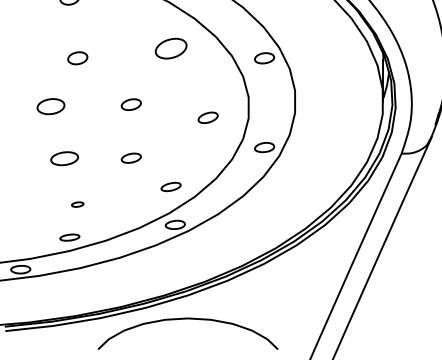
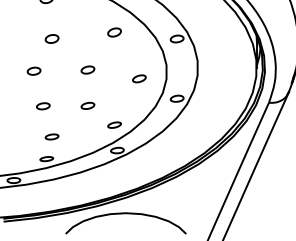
part: (170, 48) -> (114, 32), size x0.62
part: (50, 105) -> (33, 70), size x0.71
part: (64, 159) -> (43, 106), size x0.71
part: (76, 203) -> (51, 136), size x1.67

